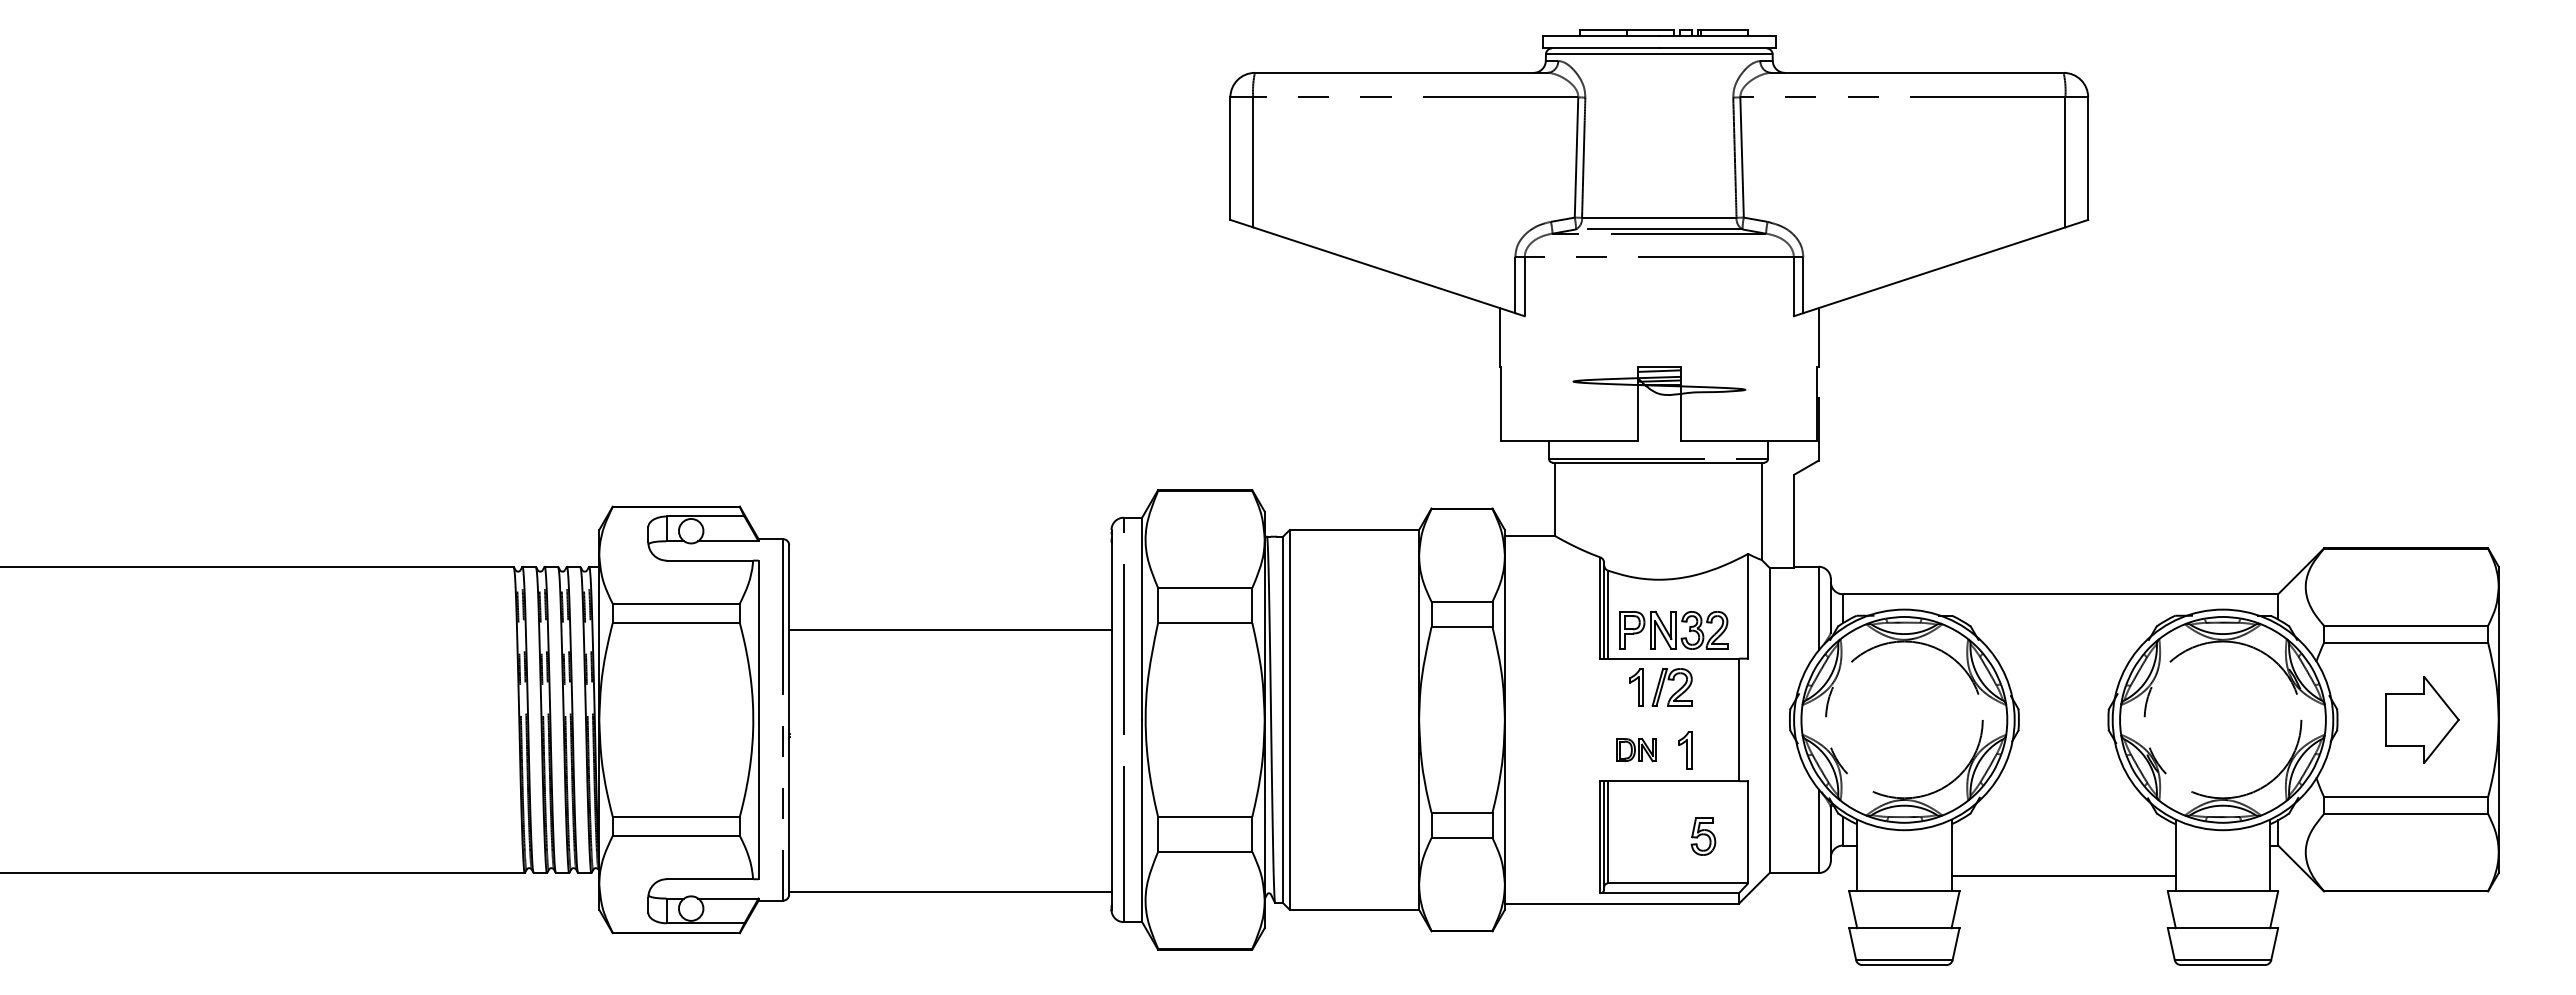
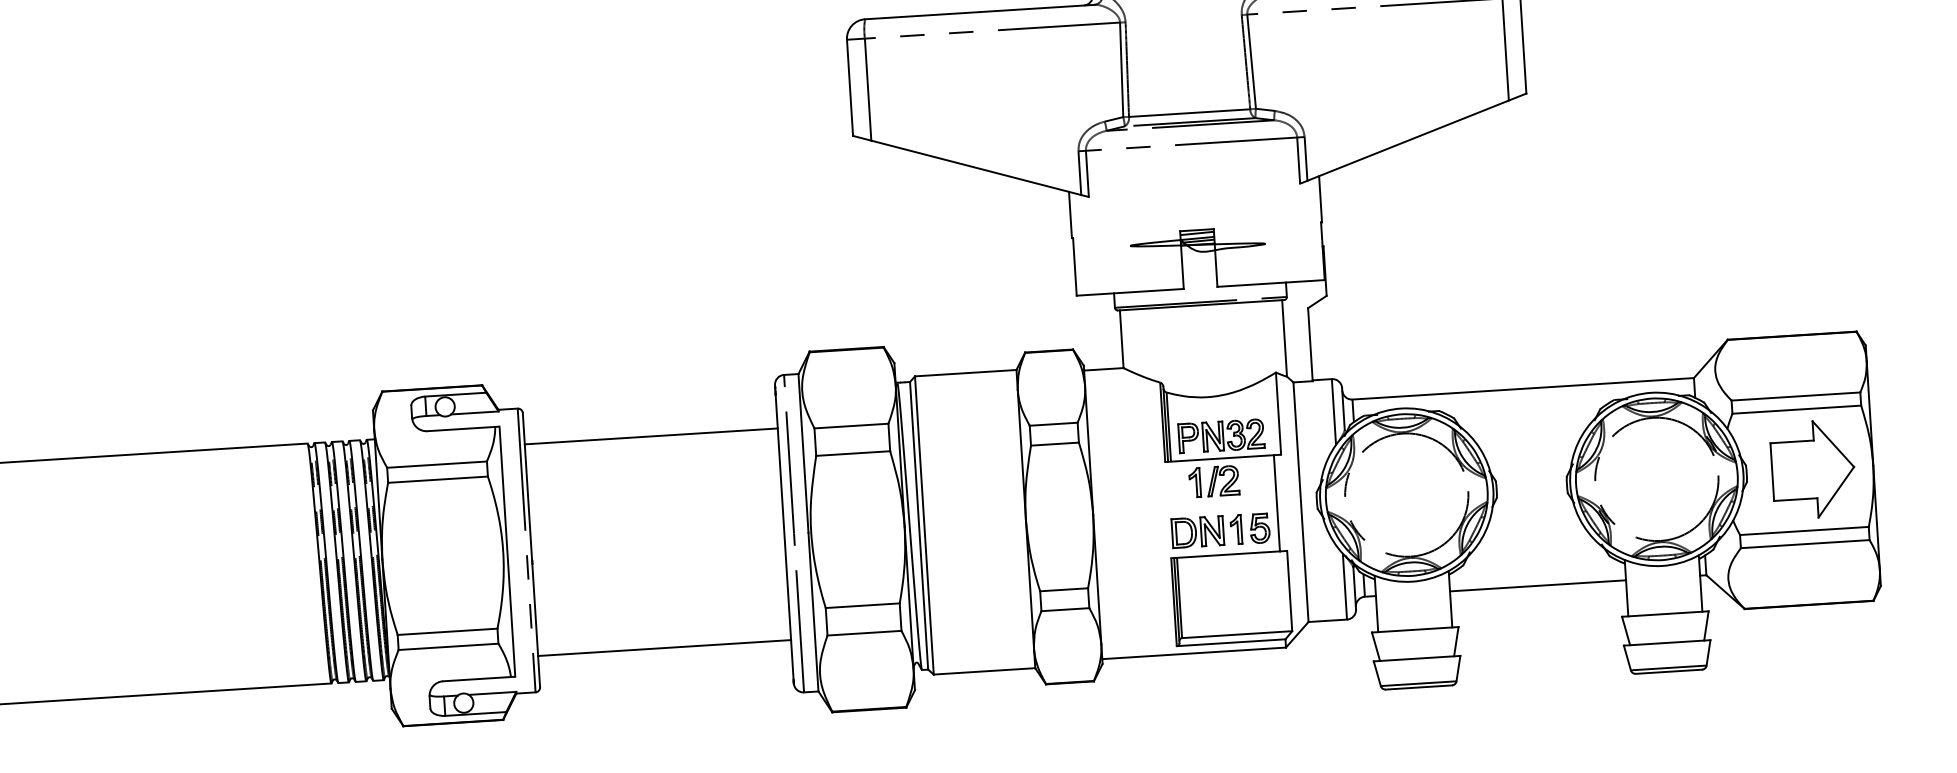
line: (950, 630) -> (651, 436), moved
part: (2422, 719) -> (1813, 469), size x1.43
part: (1636, 749) -> (1197, 531), size x1.67
part: (1703, 836) -> (1260, 528), moved
line: (2063, 875) -> (1537, 585), moved
line: (950, 891) -> (664, 647), moved

